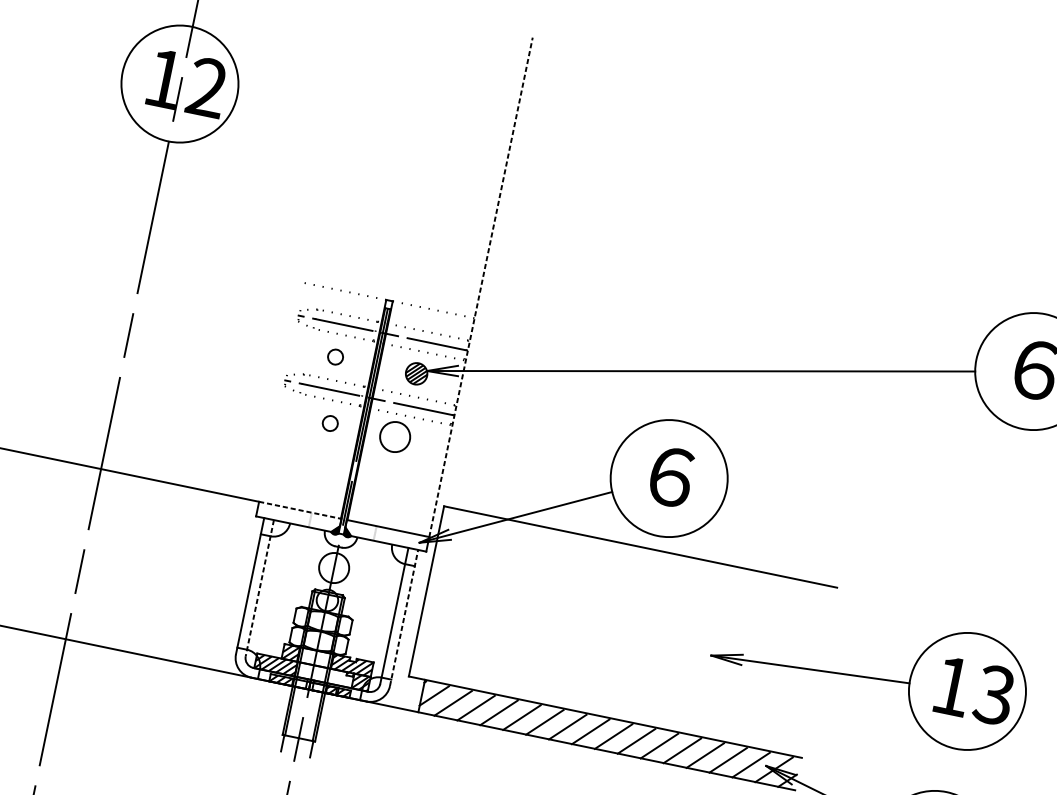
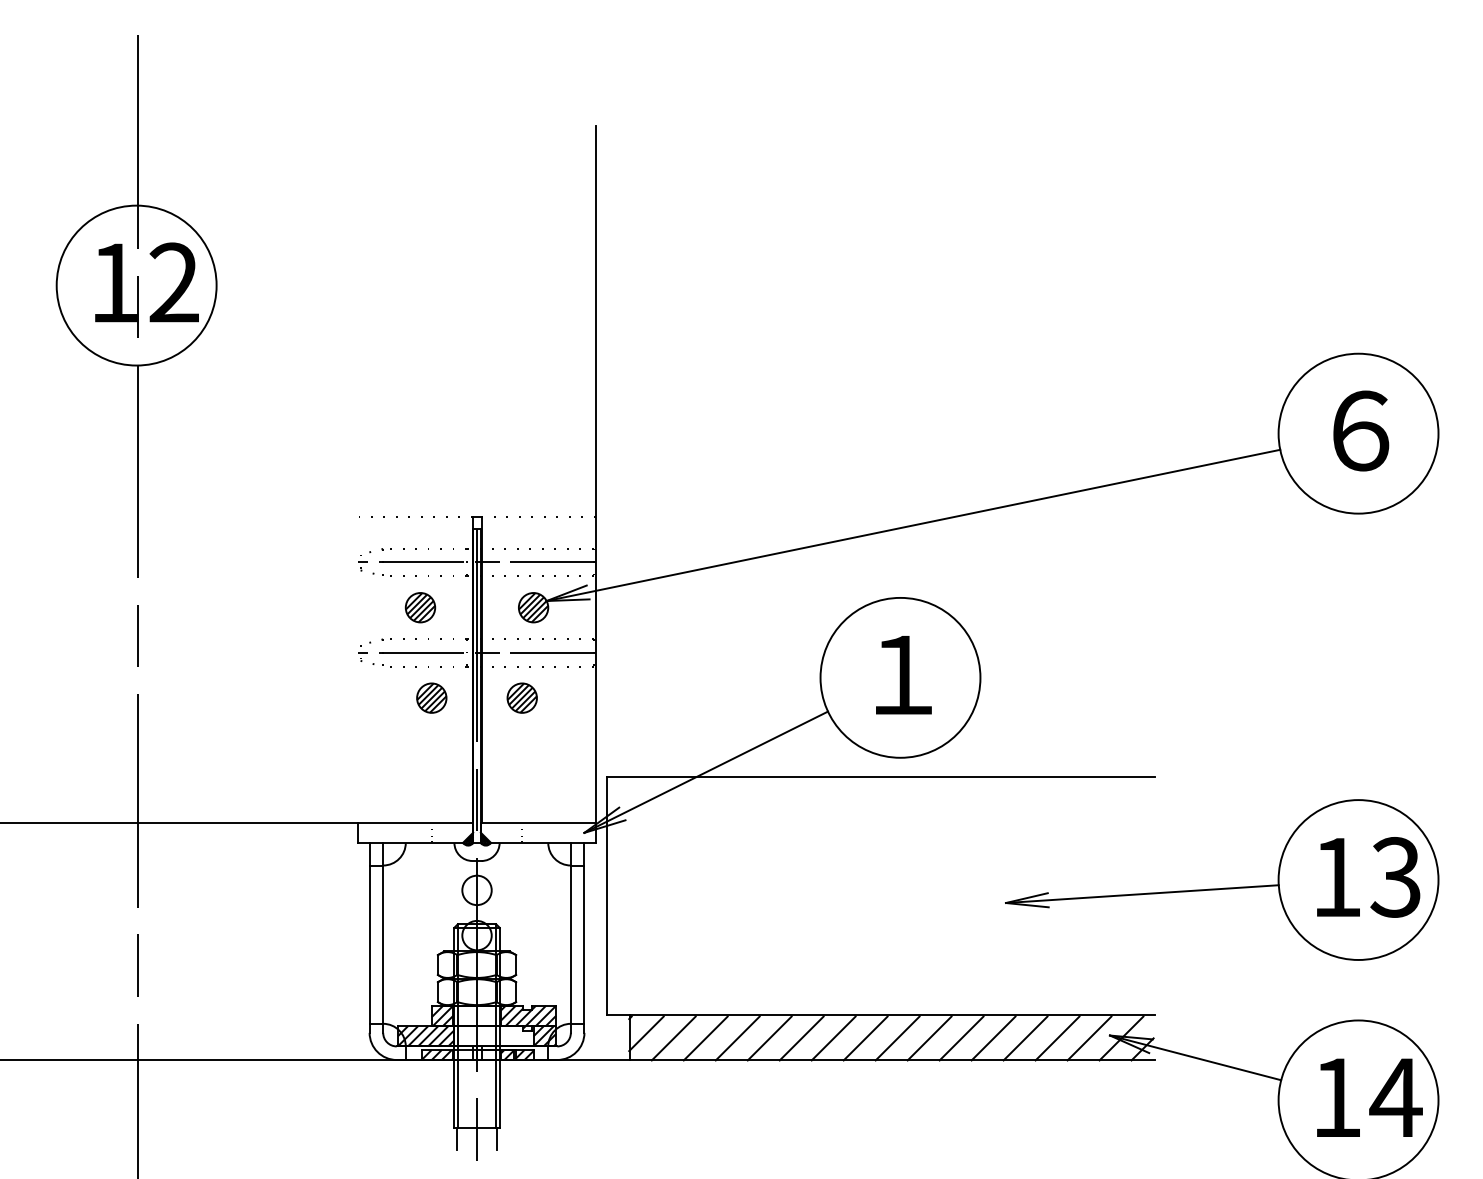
line: (480, 286) -> (595, 473), dashed -> solid
part: (335, 356) -> (420, 607), size x1.43
part: (330, 423) -> (431, 697), size x1.43
part: (394, 436) -> (521, 697), size x0.71
text: (671, 476) -> (903, 674), ６ -> １
line: (300, 510) -> (415, 822), dashed -> solid
circle: (333, 568) -> (476, 890), size x0.71
line: (260, 587) -> (383, 937), dashed -> solid
line: (404, 617) -> (584, 937), dashed -> solid

